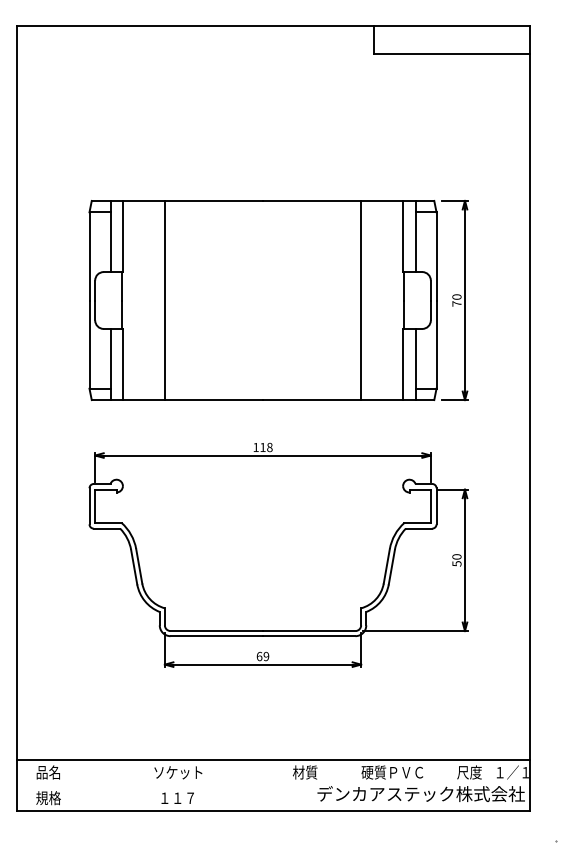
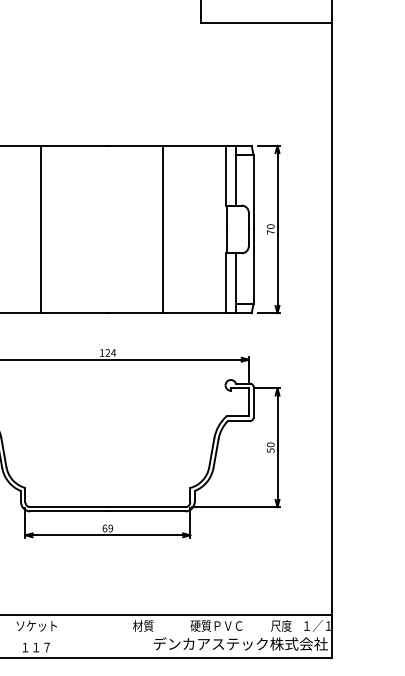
line: (164, 300) -> (41, 229), moved
line: (361, 300) -> (162, 229), moved
text: (266, 447) -> (110, 352), 118 -> 124

